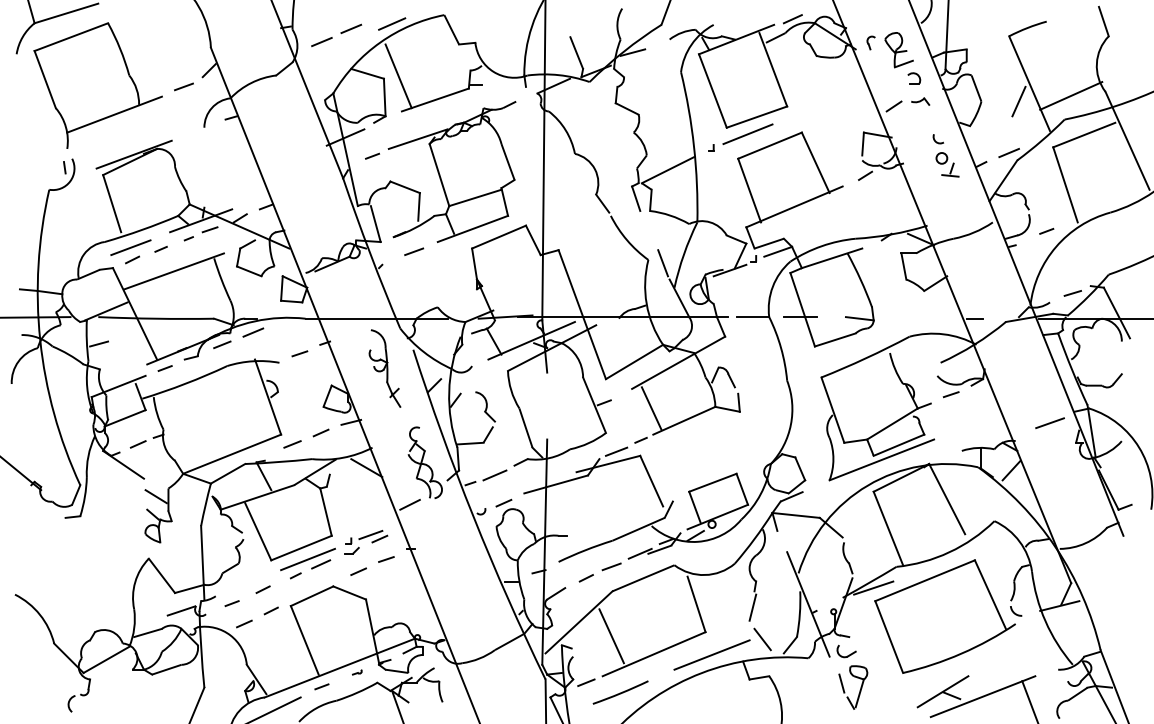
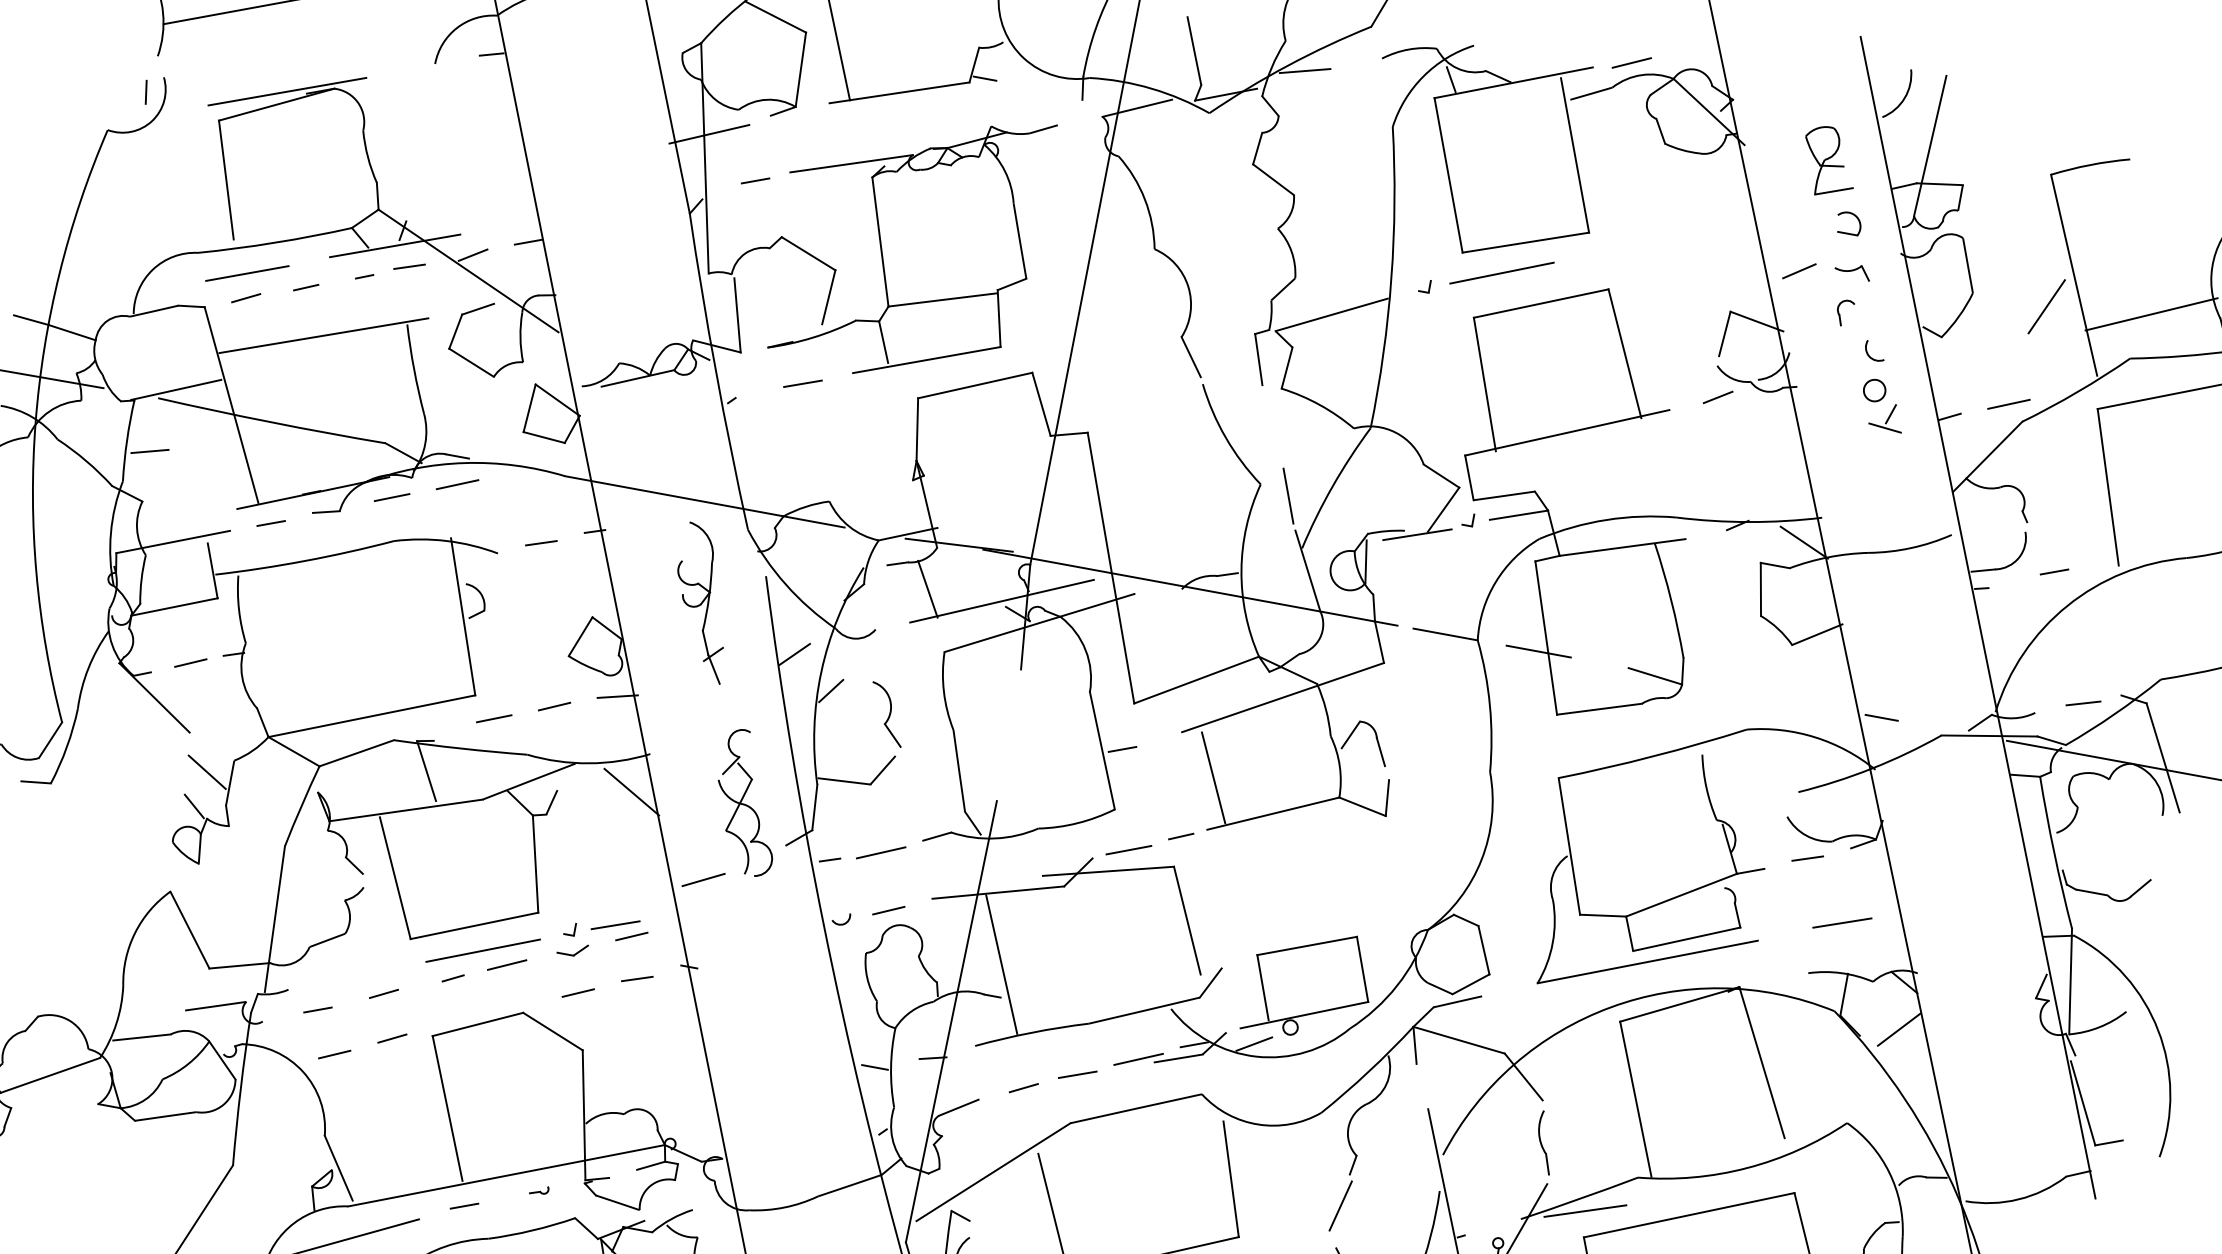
part: (870, 42) -> (1843, 311), moved
line: (1049, 422) -> (1841, 921), moved
line: (564, 519) -> (1002, 964), added

